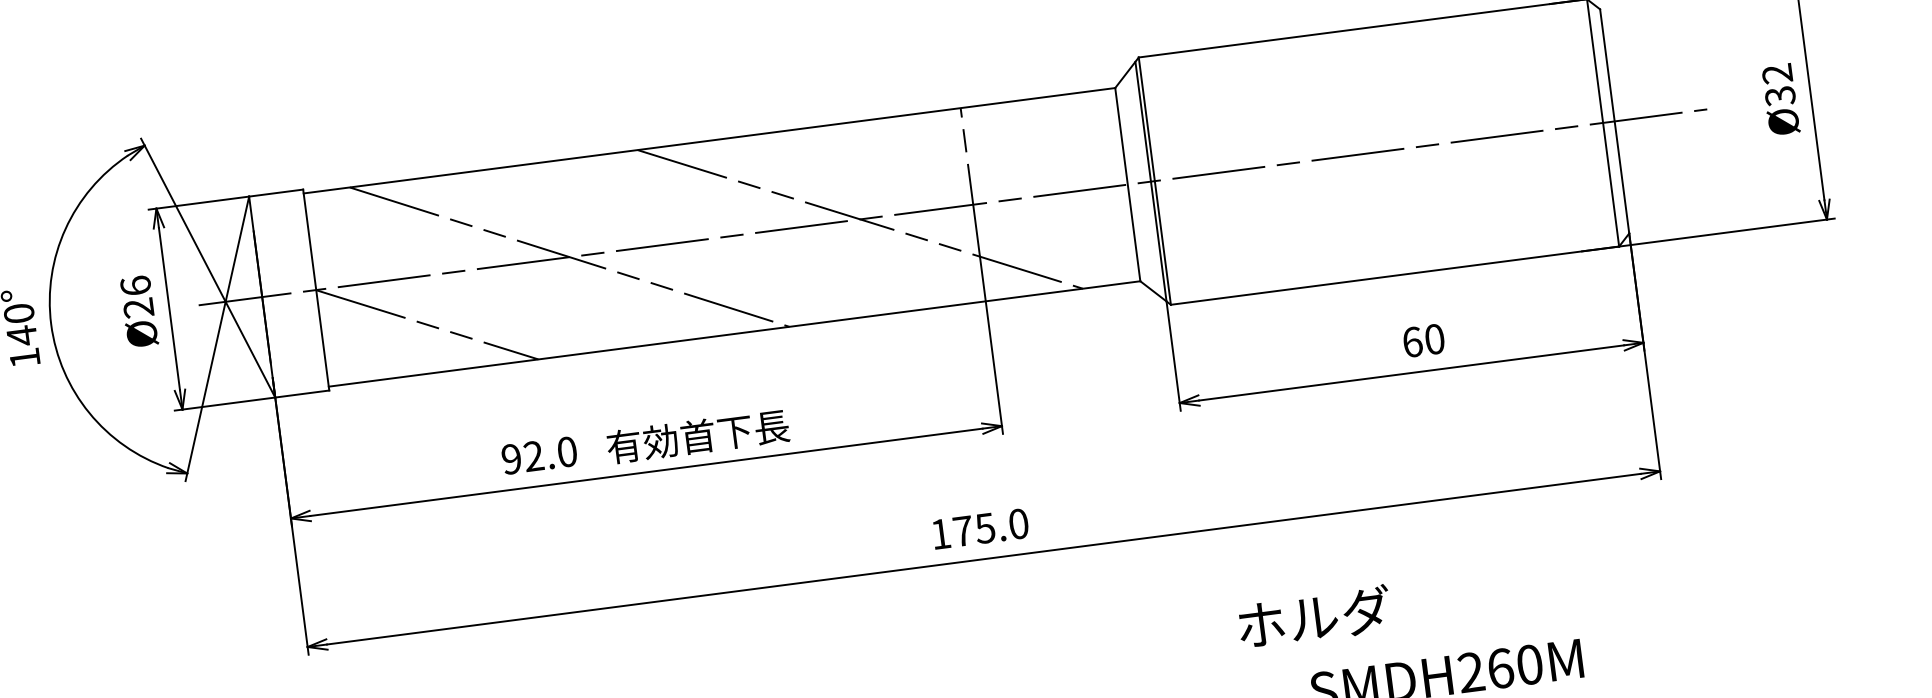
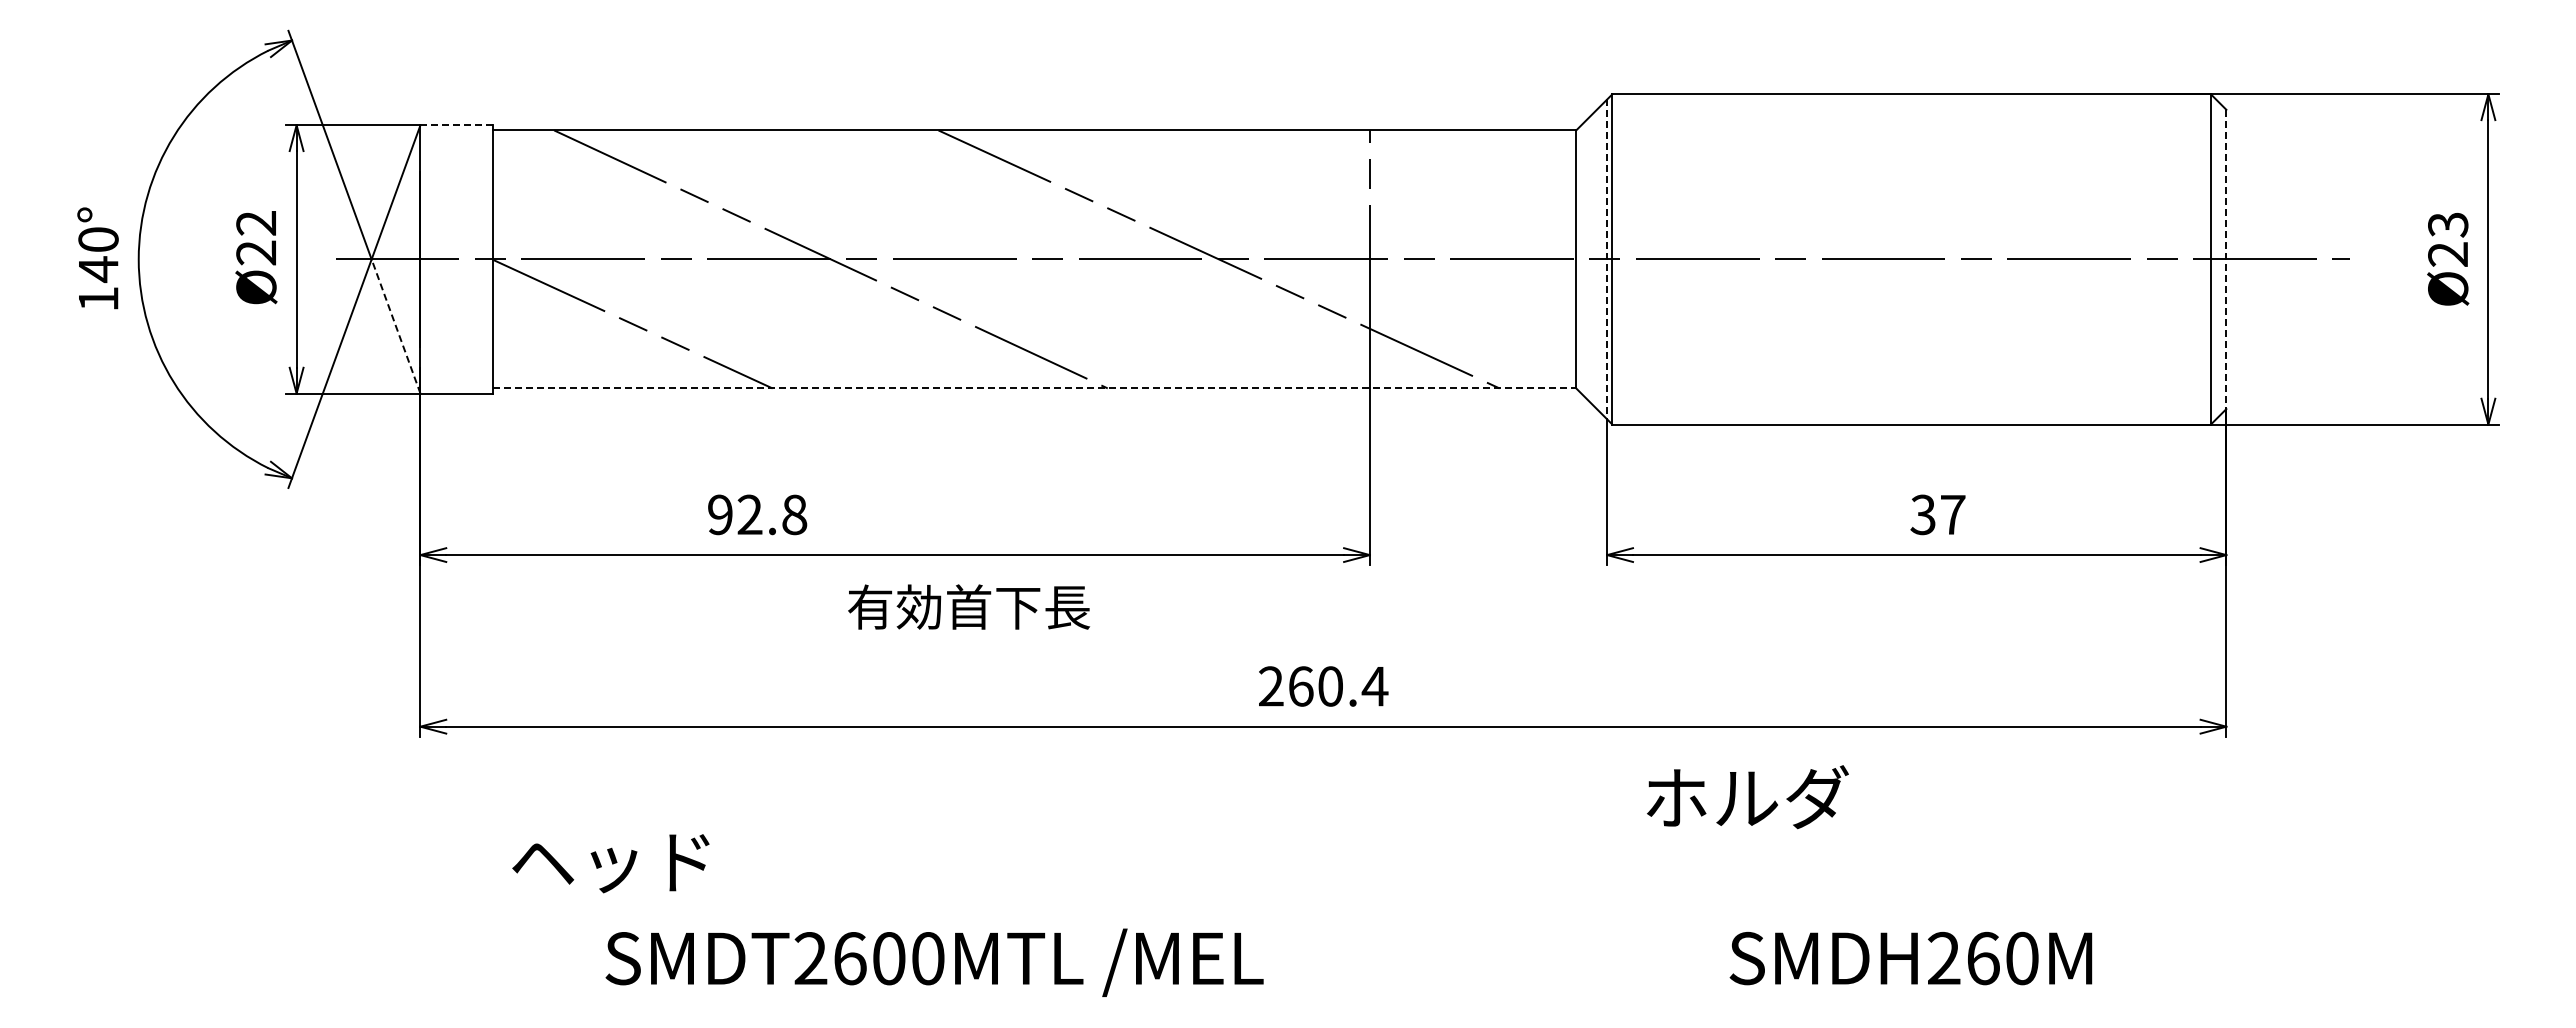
text: (1779, 84) -> (2448, 239), Ø32 -> Ø23
line: (1614, 121) -> (2226, 259), solid -> dashed
line: (1151, 181) -> (1607, 259), solid -> dashed
line: (276, 193) -> (457, 125), solid -> dashed
text: (135, 285) -> (256, 222), Ø26 -> Ø22
line: (734, 334) -> (1034, 388), solid -> dashed
text: (1423, 340) -> (1937, 514), 60 -> 37
line: (250, 349) -> (395, 326), solid -> dashed
text: (698, 436) -> (969, 606), moved
text: (567, 451) -> (794, 514), 92.0 -> 92.8
text: (980, 529) -> (1323, 686), 175.0 -> 260.4
text: (1314, 617) -> (1747, 797), moved

